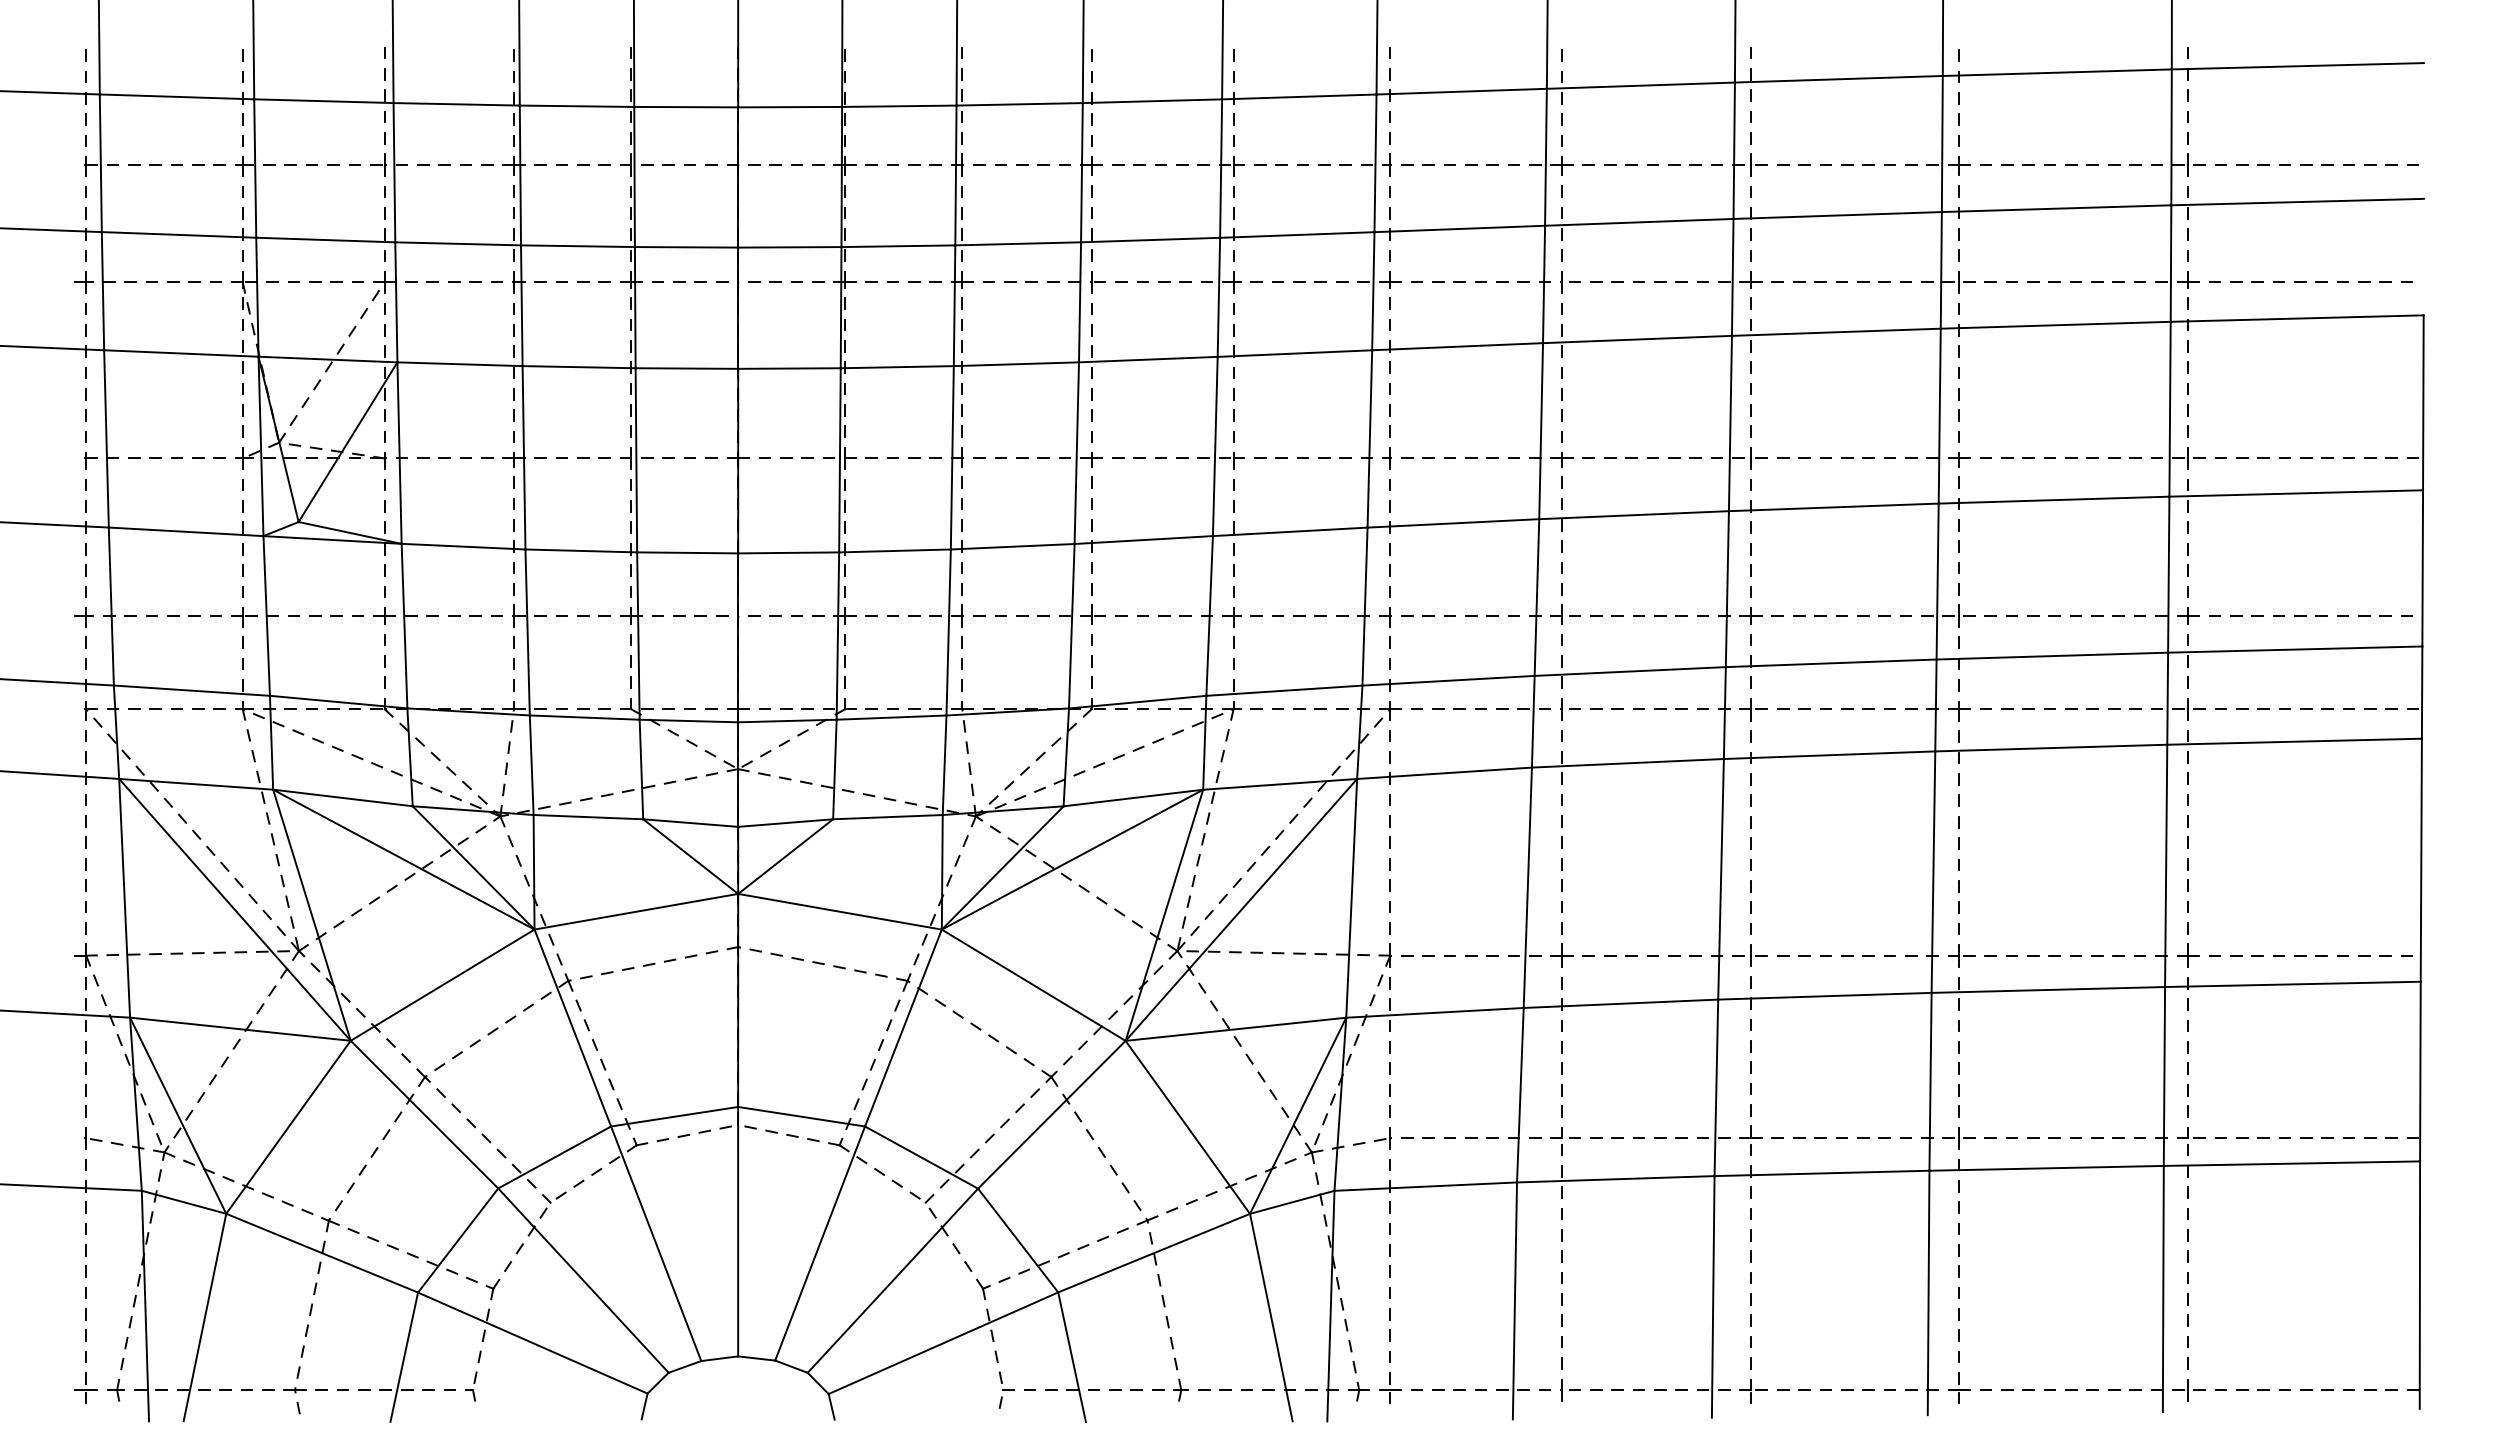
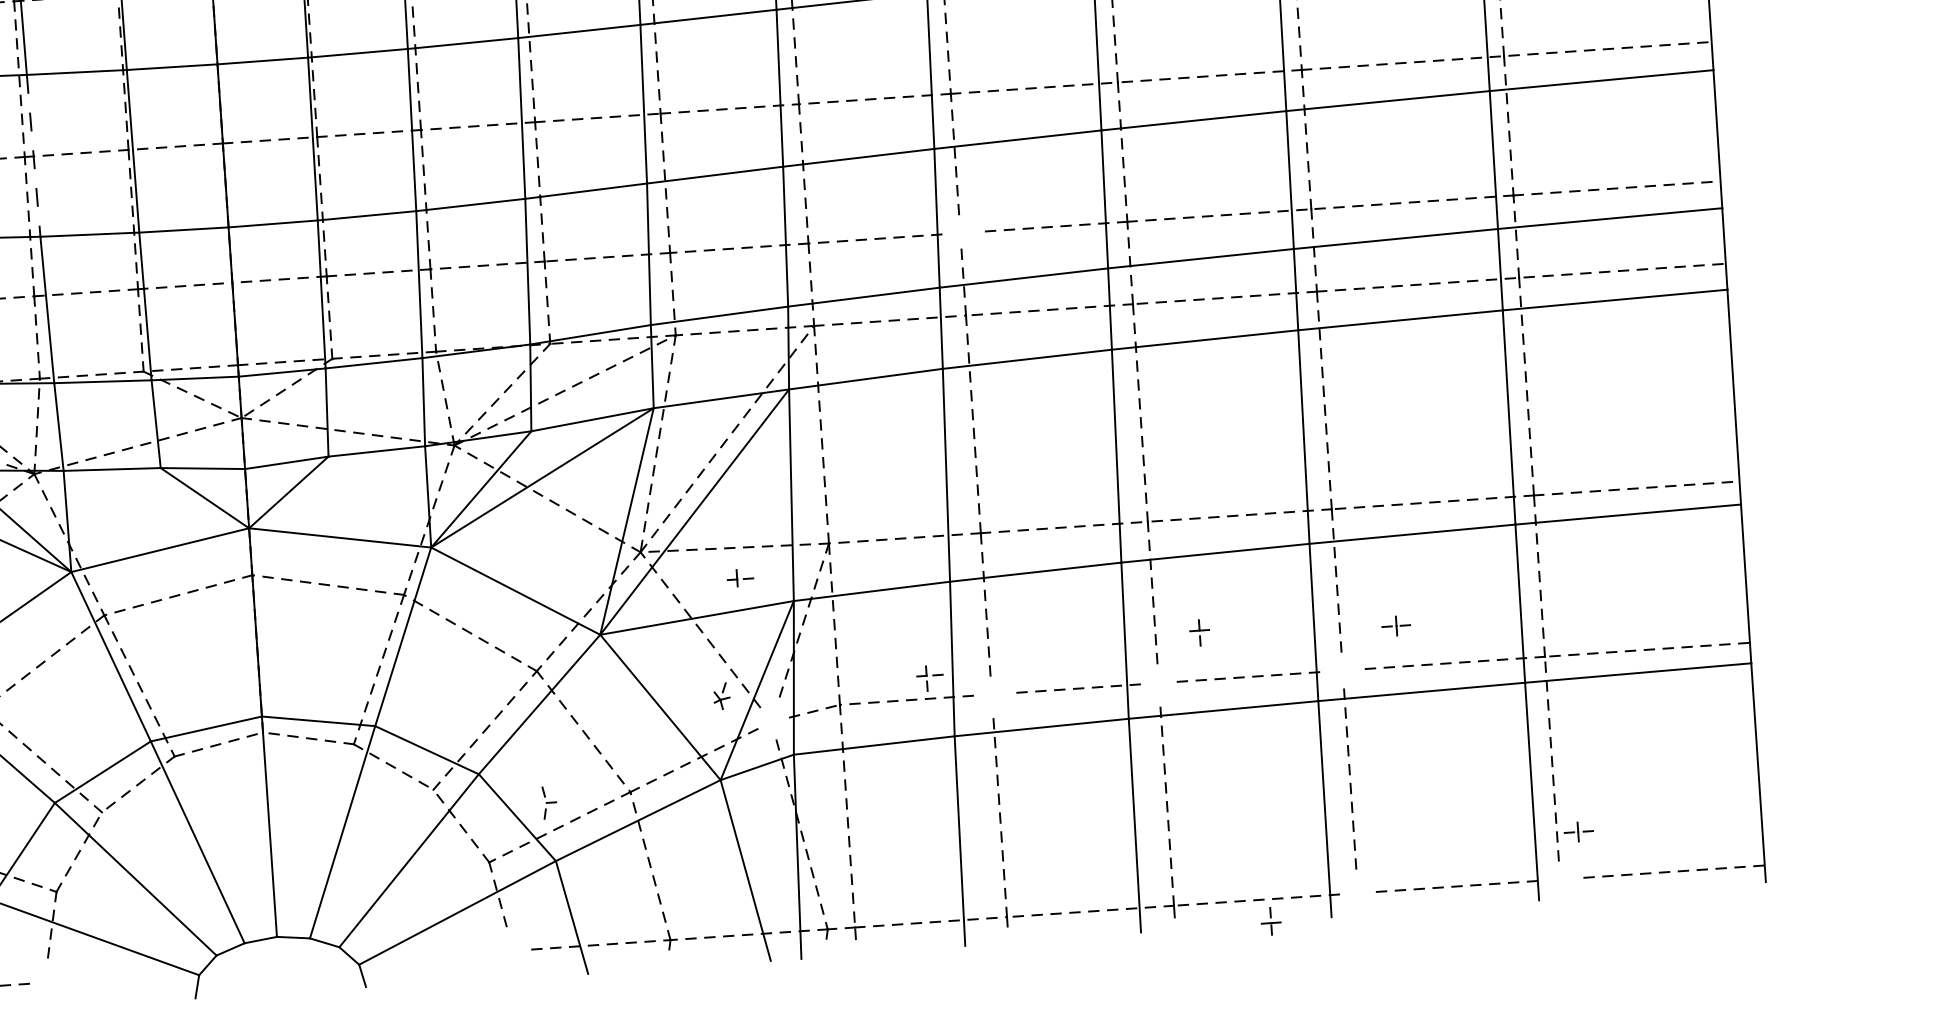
line: (524, 457) -> (34, 155), solid -> dashed
part: (1565, 614) -> (740, 577), moved
part: (1958, 1138) -> (1395, 626), moved
part: (1750, 1140) -> (1199, 632), moved
part: (1565, 1141) -> (929, 678), moved
part: (1313, 1148) -> (721, 696), moved
part: (471, 1386) -> (43, 979), removed
part: (1959, 1387) -> (1271, 920), moved
part: (1006, 1389) -> (549, 802), moved
part: (2188, 1390) -> (1578, 832), moved

